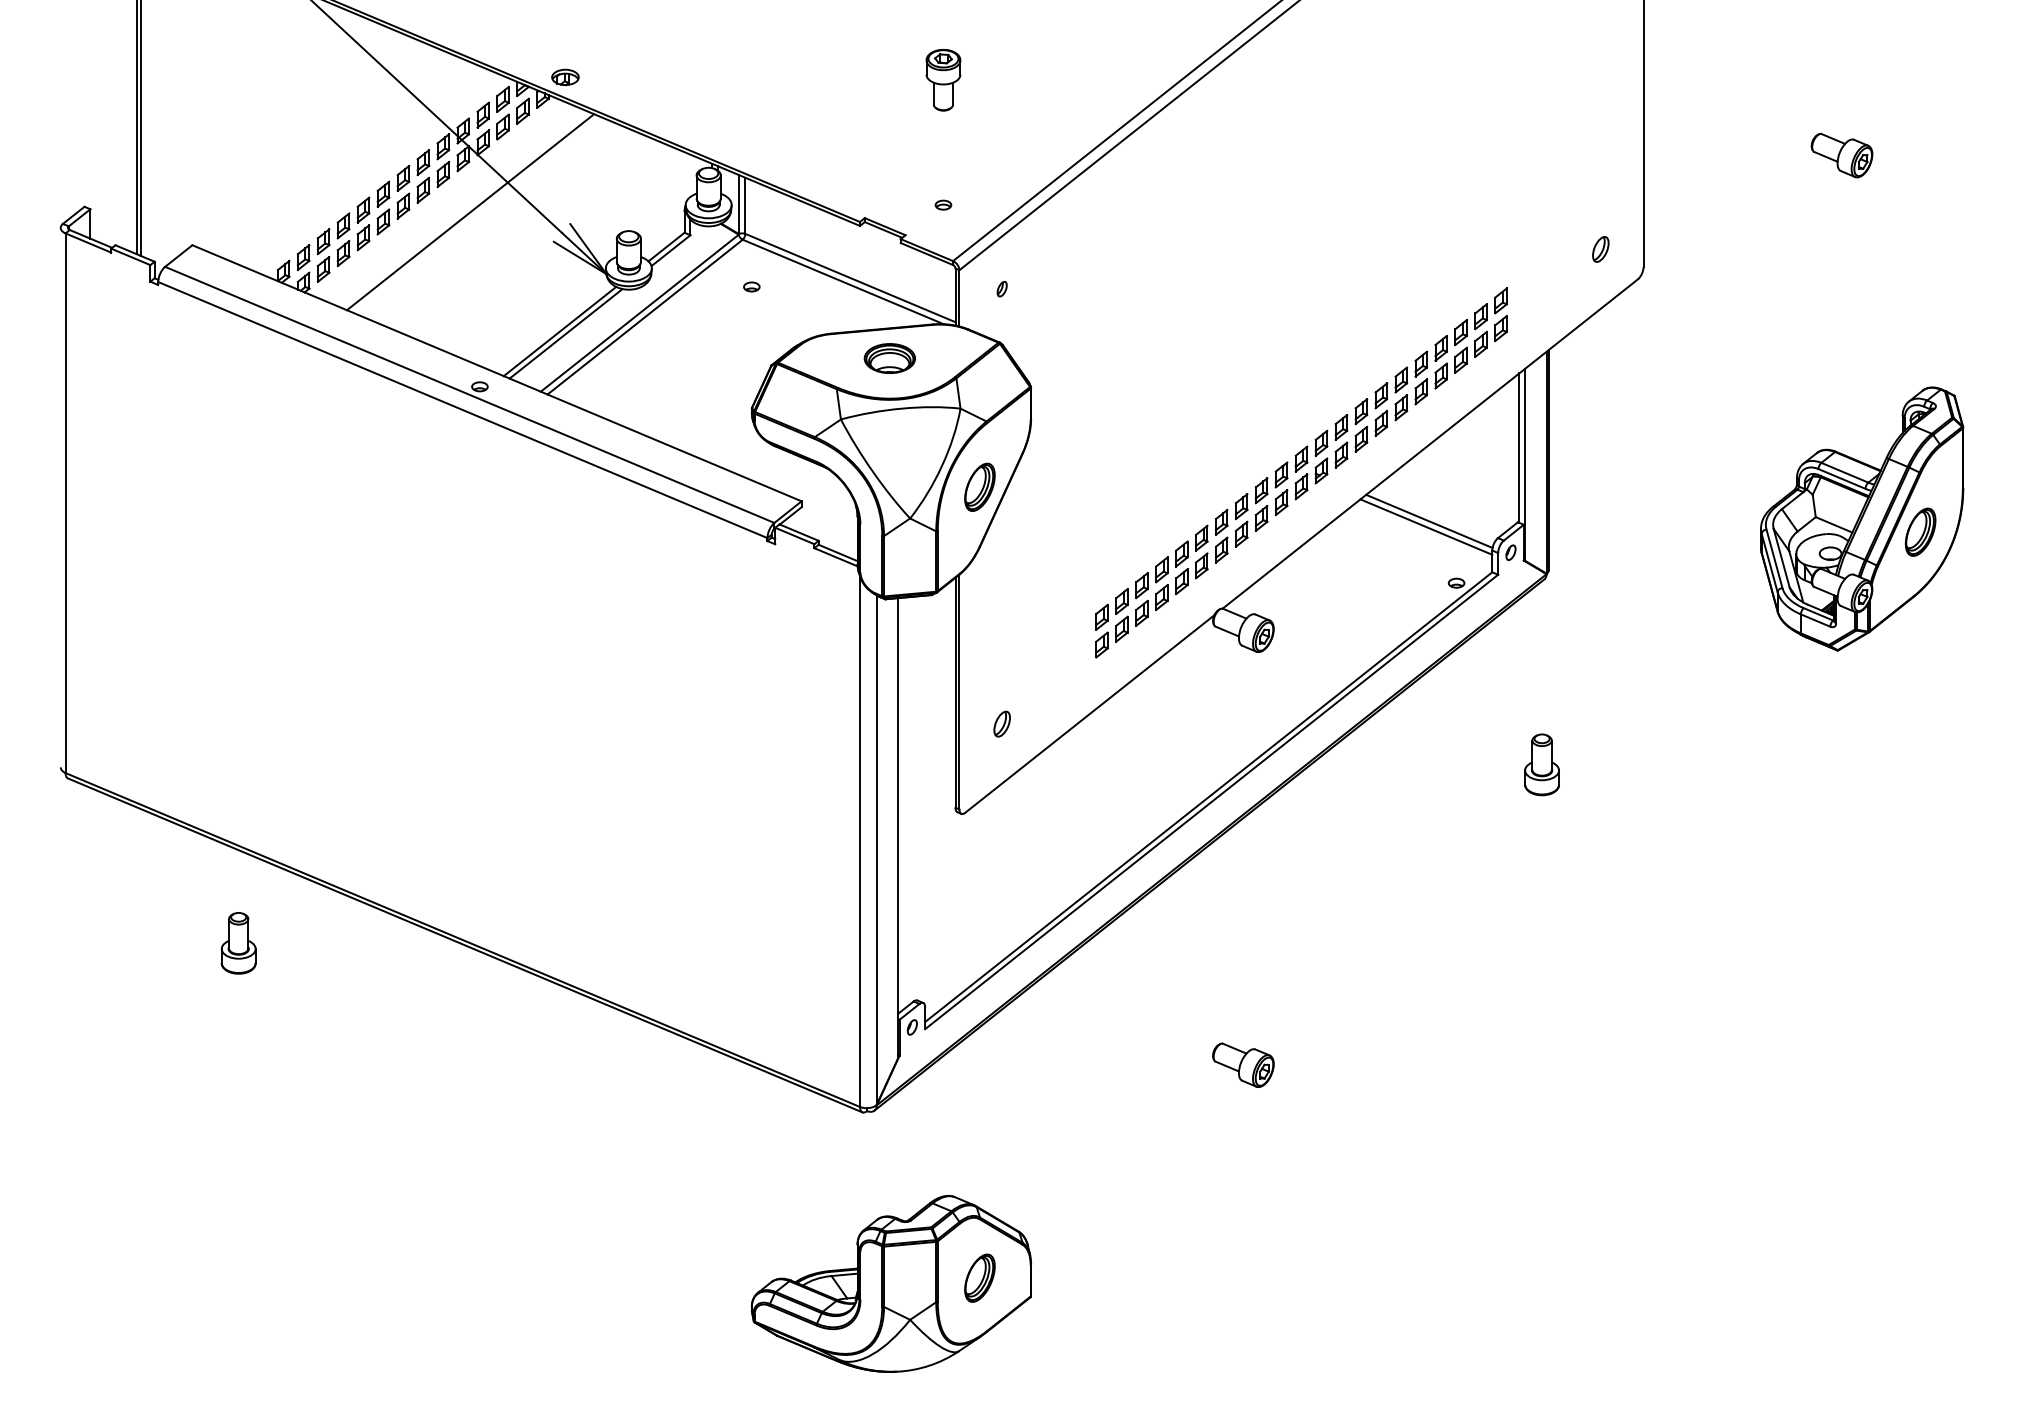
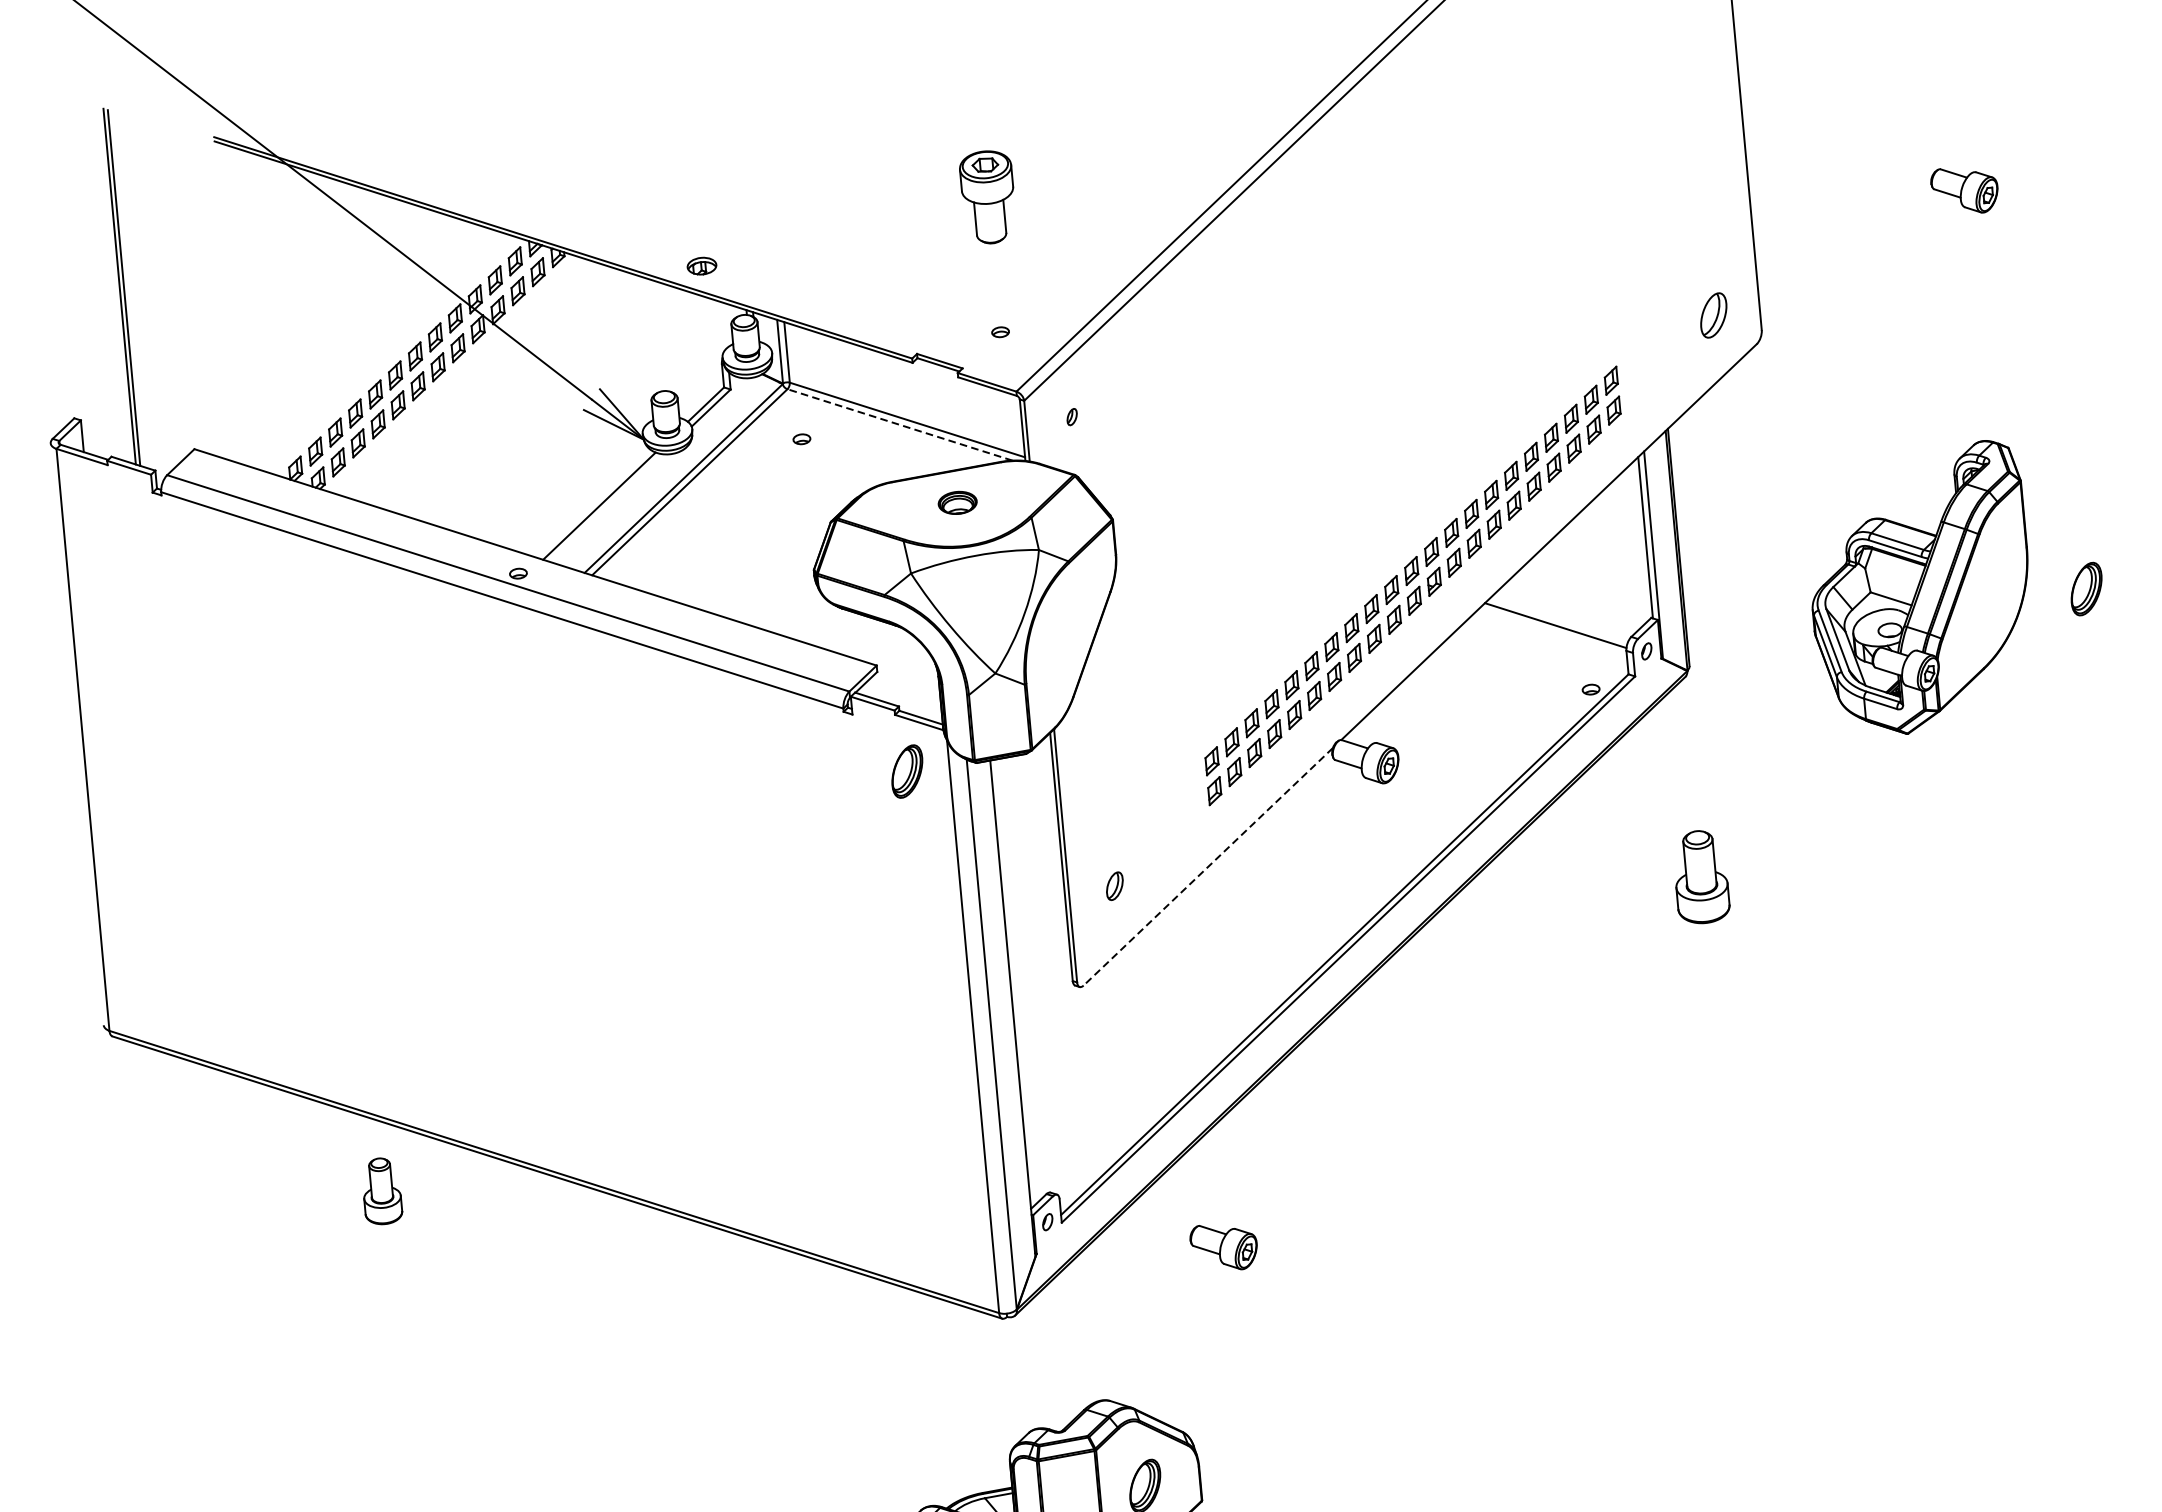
part: (565, 77) -> (702, 266), moved
part: (943, 80) -> (988, 197), size x1.4
line: (470, 212) -> (491, 386), removed
part: (1600, 249) -> (1713, 315), size x1.6
line: (843, 281) -> (900, 424), solid -> dashed
line: (565, 333) -> (605, 507), removed
part: (889, 358) -> (957, 502), size x0.7
part: (979, 486) -> (906, 770), moved
part: (1862, 518) -> (1921, 589), moved
line: (1426, 526) -> (1553, 631), removed
line: (1089, 714) -> (1208, 867), solid -> dashed
part: (1541, 764) -> (1700, 876), size x1.4
part: (238, 943) -> (381, 1191), moved
part: (1243, 1064) -> (1224, 1246), moved

